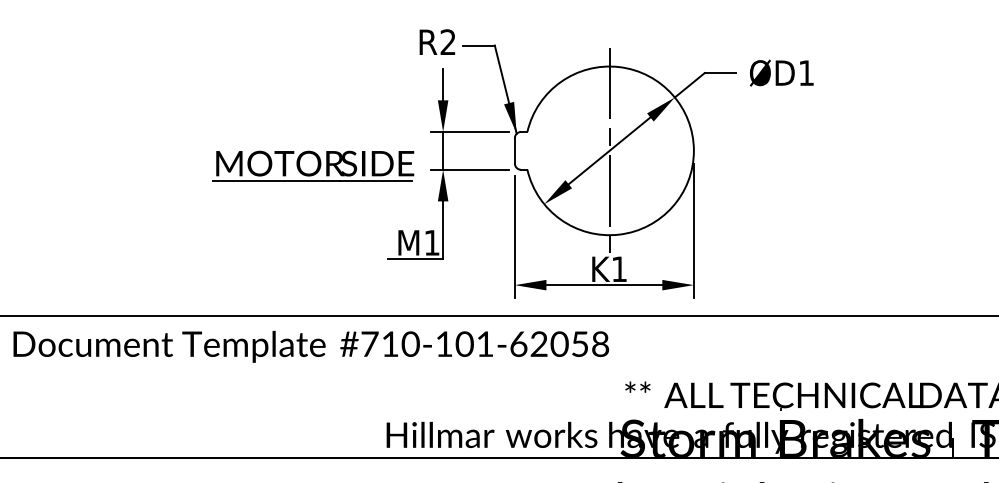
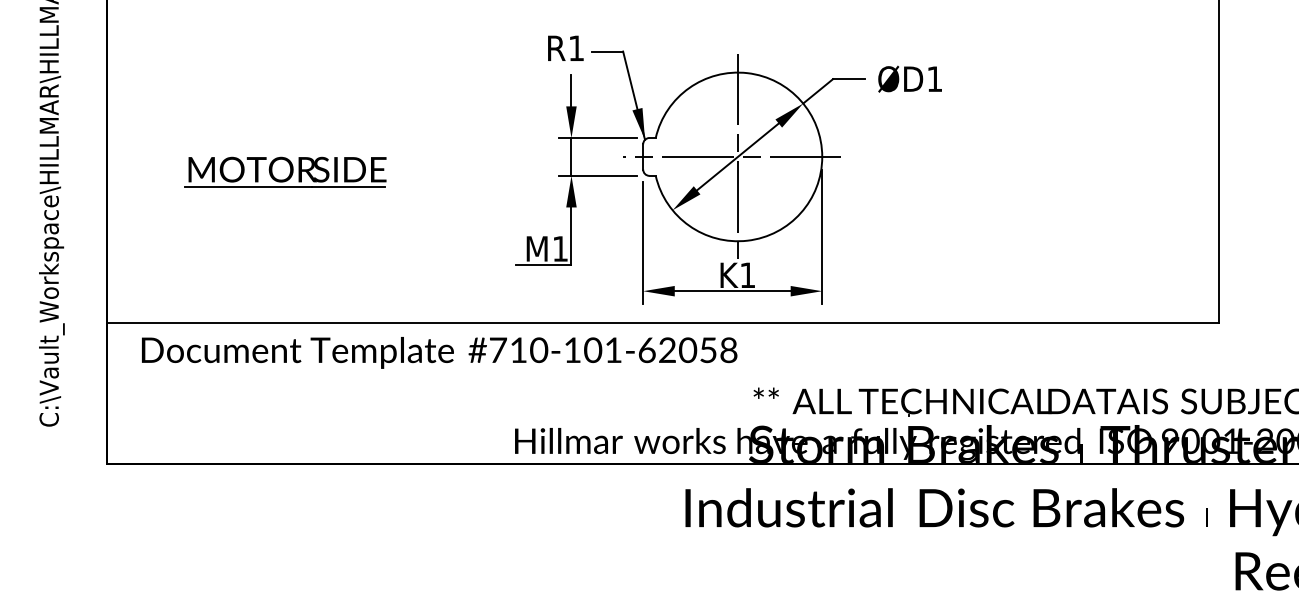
text: (448, 41) -> (576, 47), R2 -> R1
line: (604, 150) -> (732, 156), added
part: (313, 165) -> (285, 171), moved

